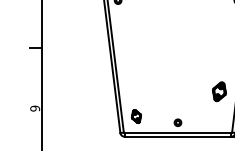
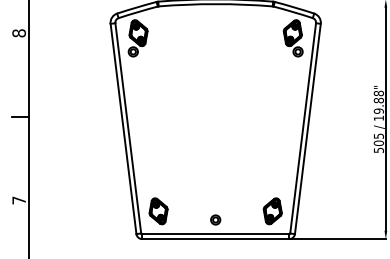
part: (219, 91) -> (272, 211), moved
text: (34, 108) -> (18, 200), 9 -> 7
part: (136, 116) -> (158, 211), size x1.43

